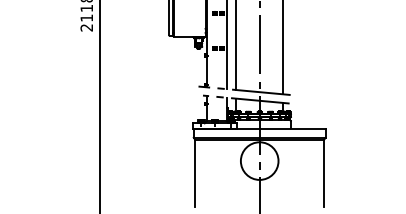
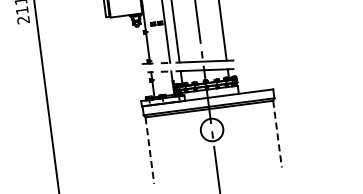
circle: (259, 160) -> (211, 129), size x0.6
line: (195, 173) -> (150, 150), solid -> dashed
line: (324, 173) -> (277, 133), solid -> dashed

